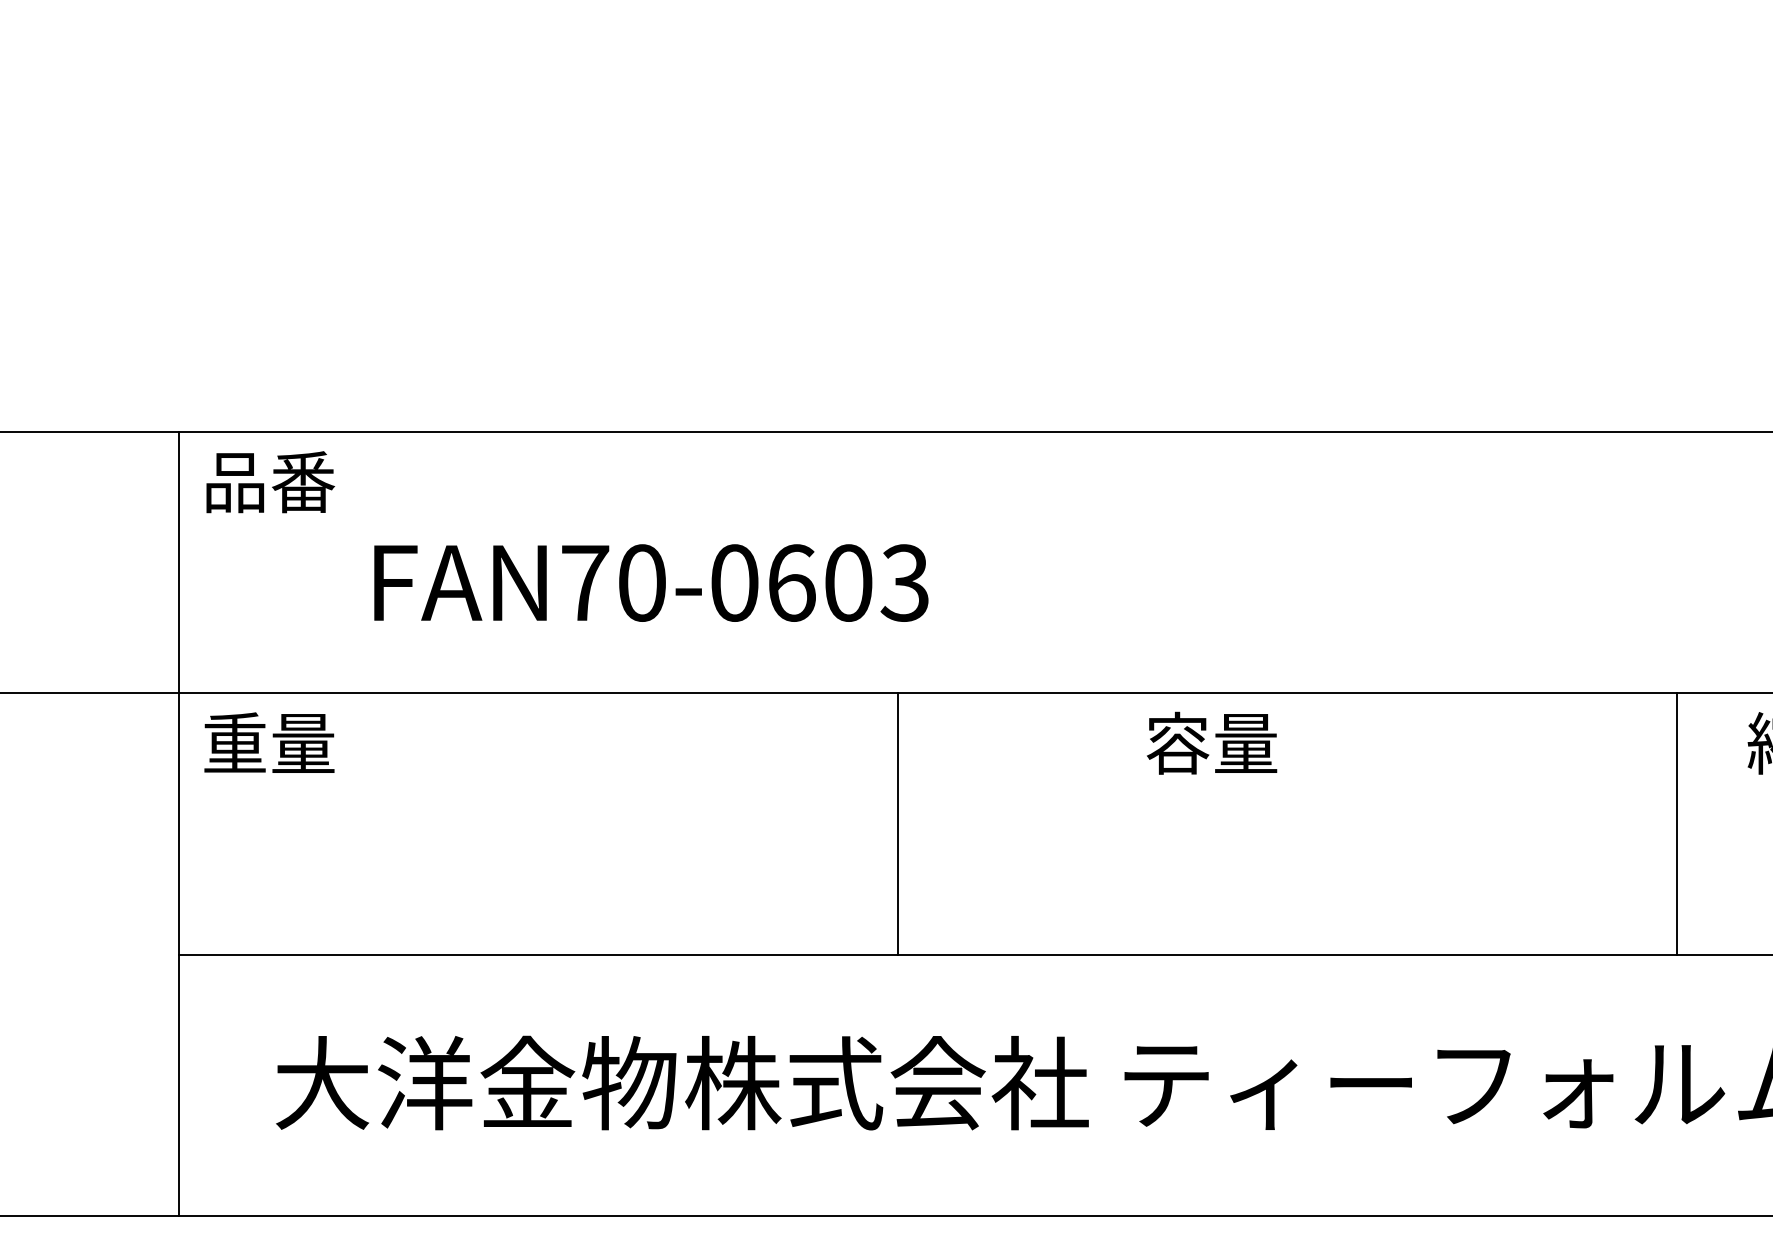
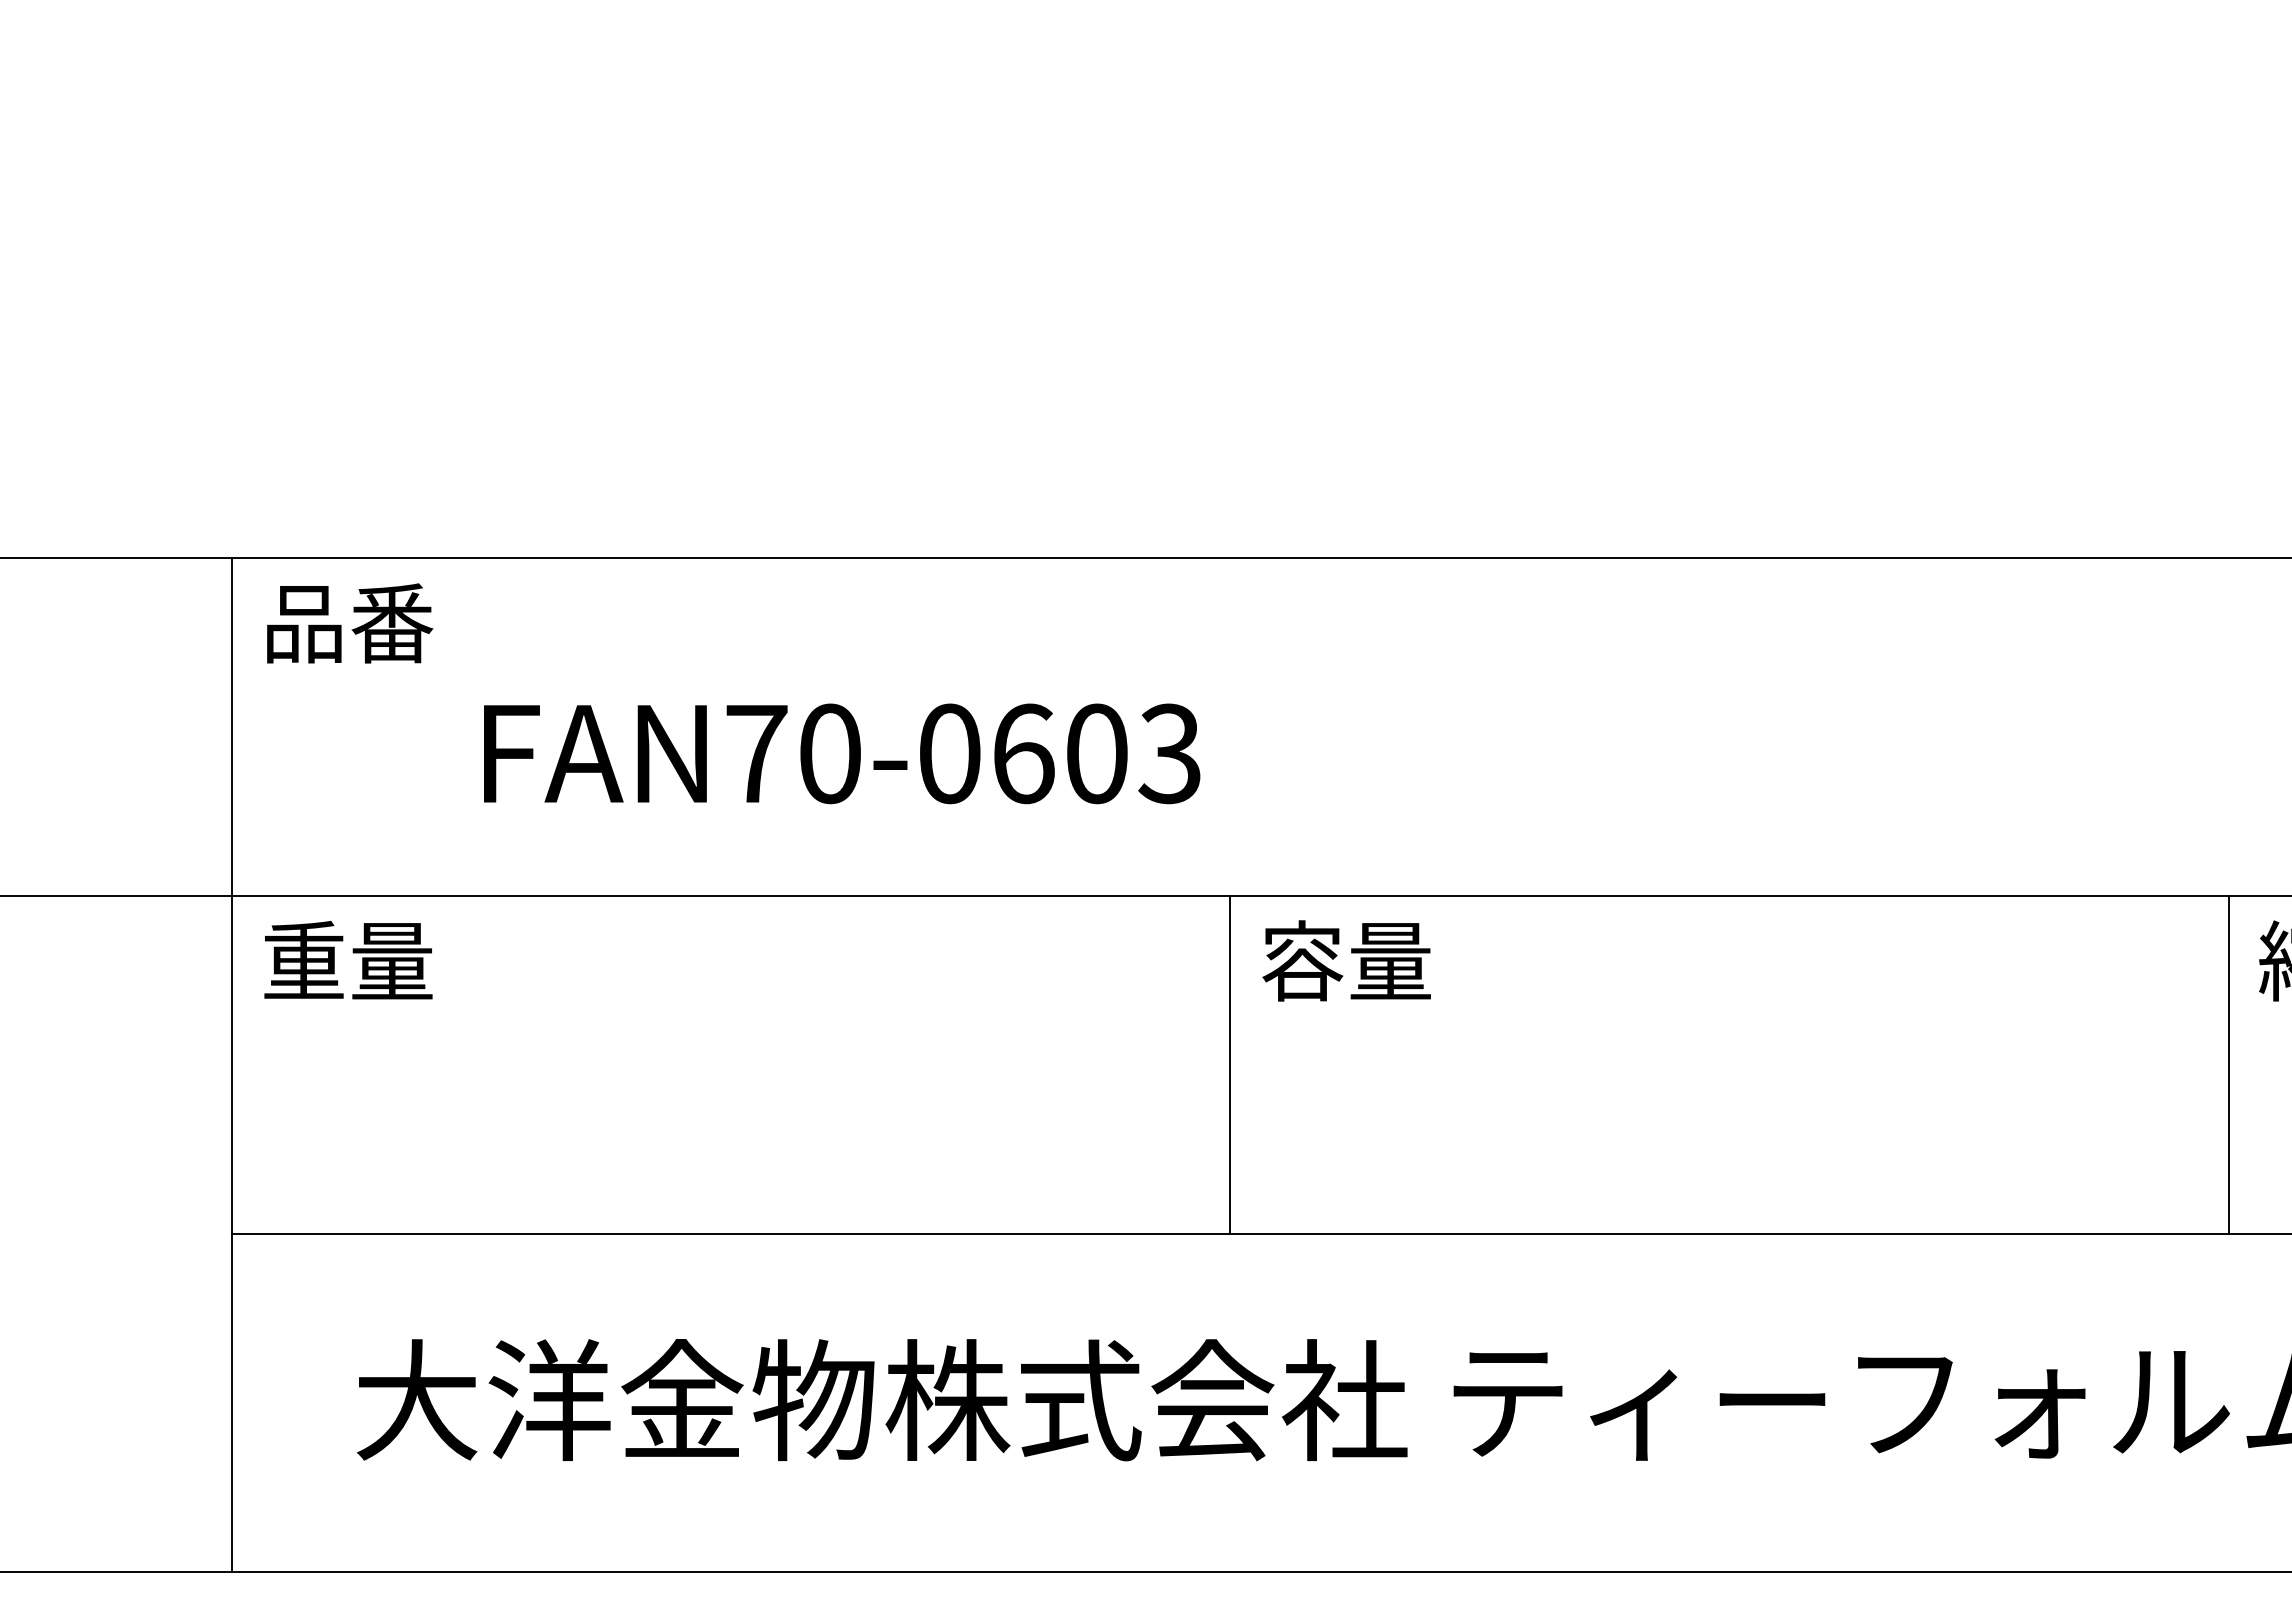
text: (1211, 742) -> (1346, 960), moved
line: (897, 824) -> (1230, 1065), moved
line: (1676, 824) -> (2228, 1065), moved

